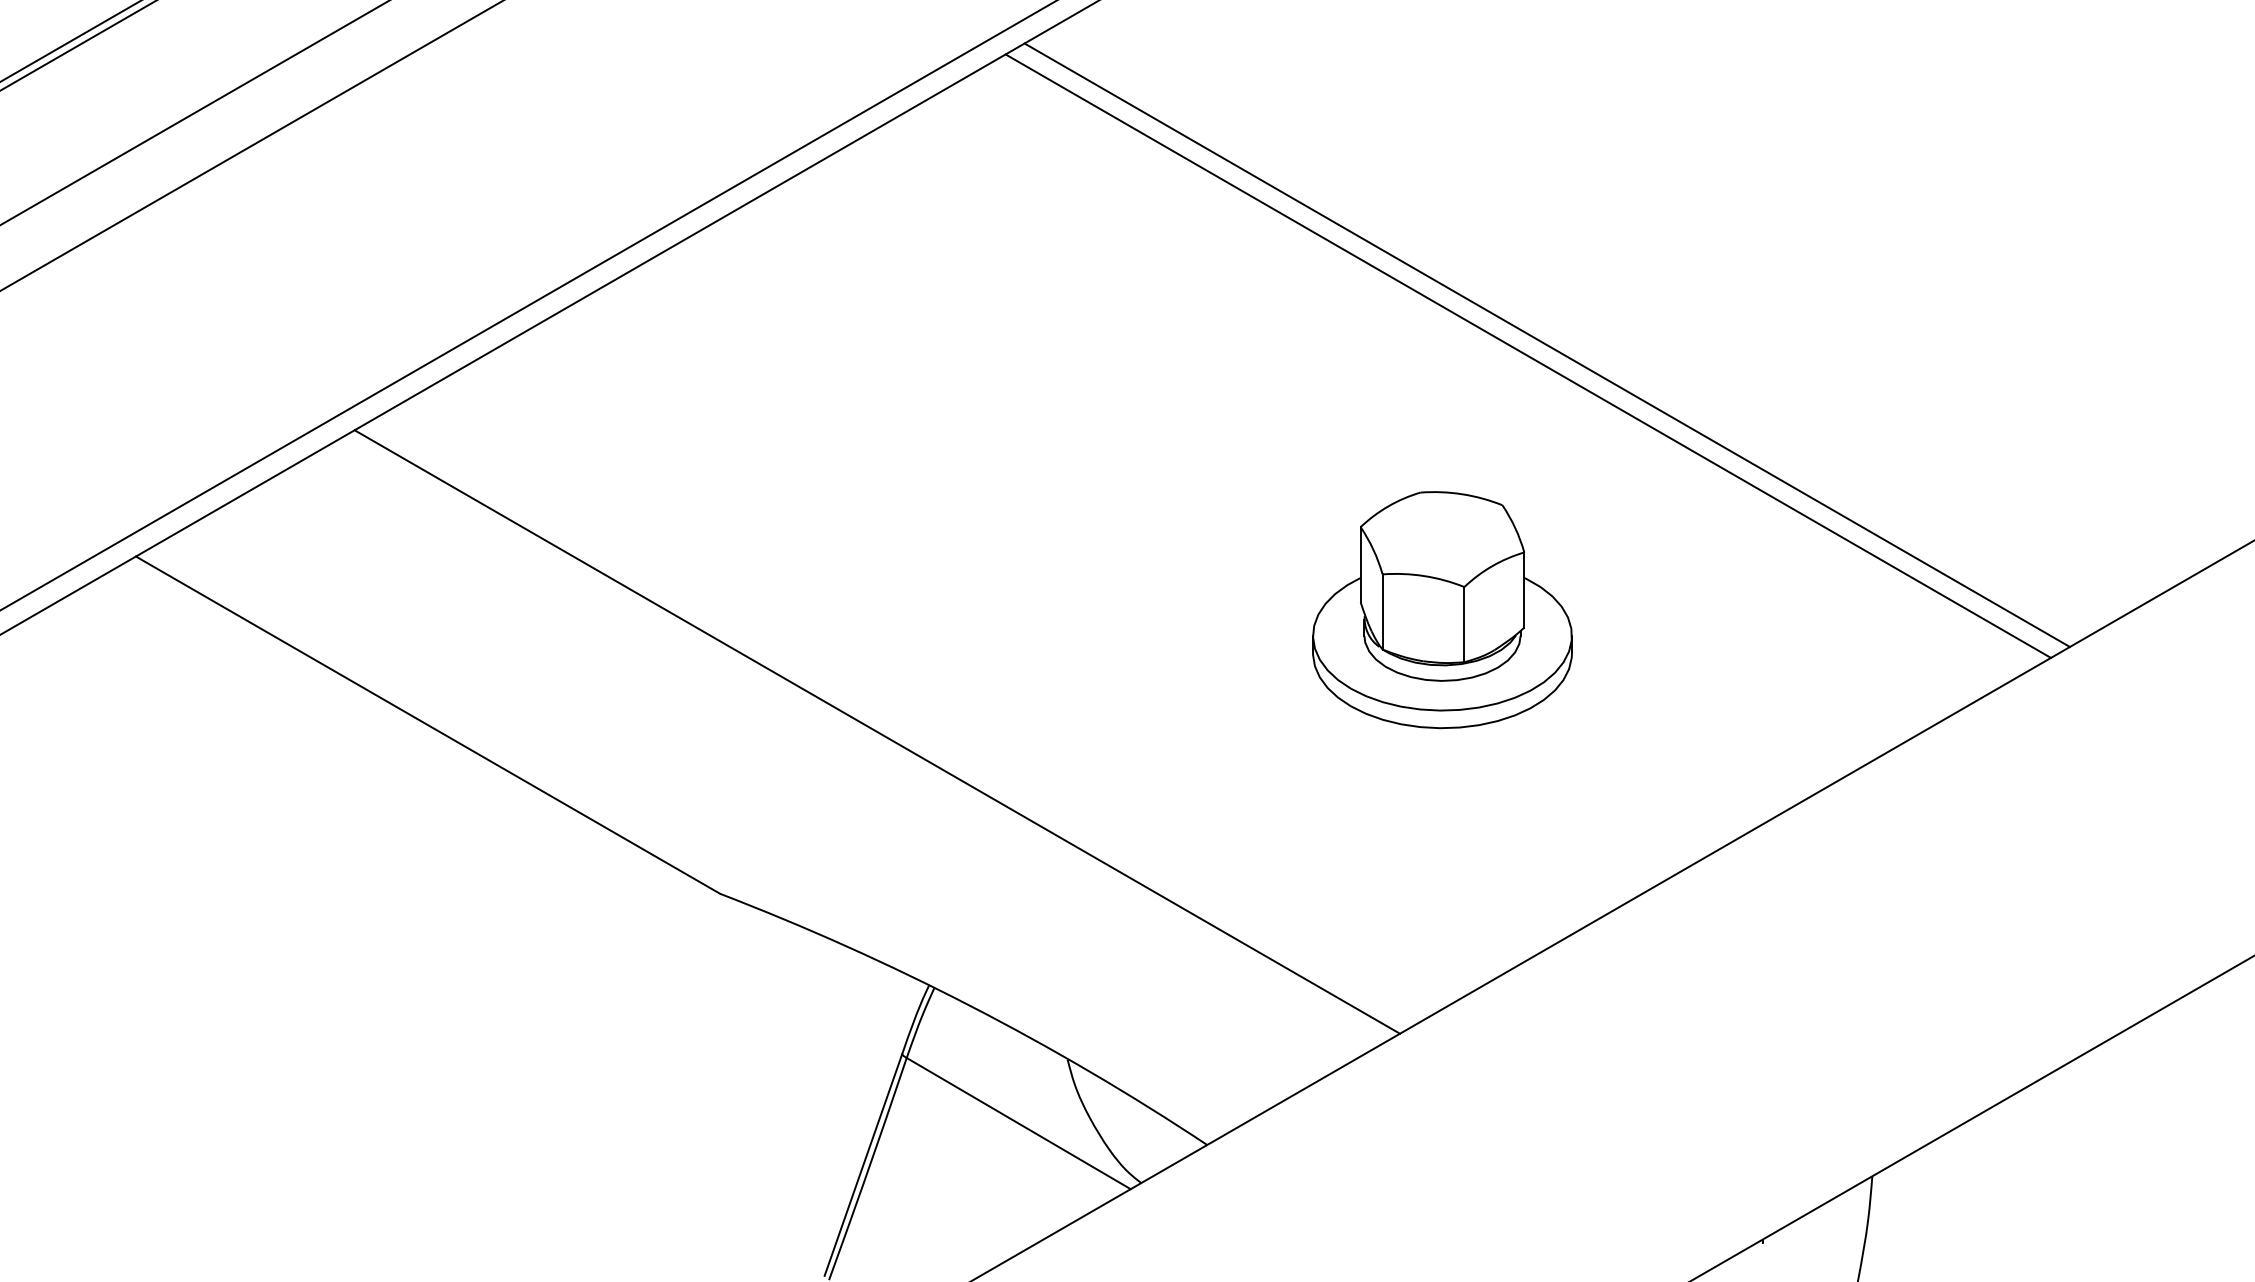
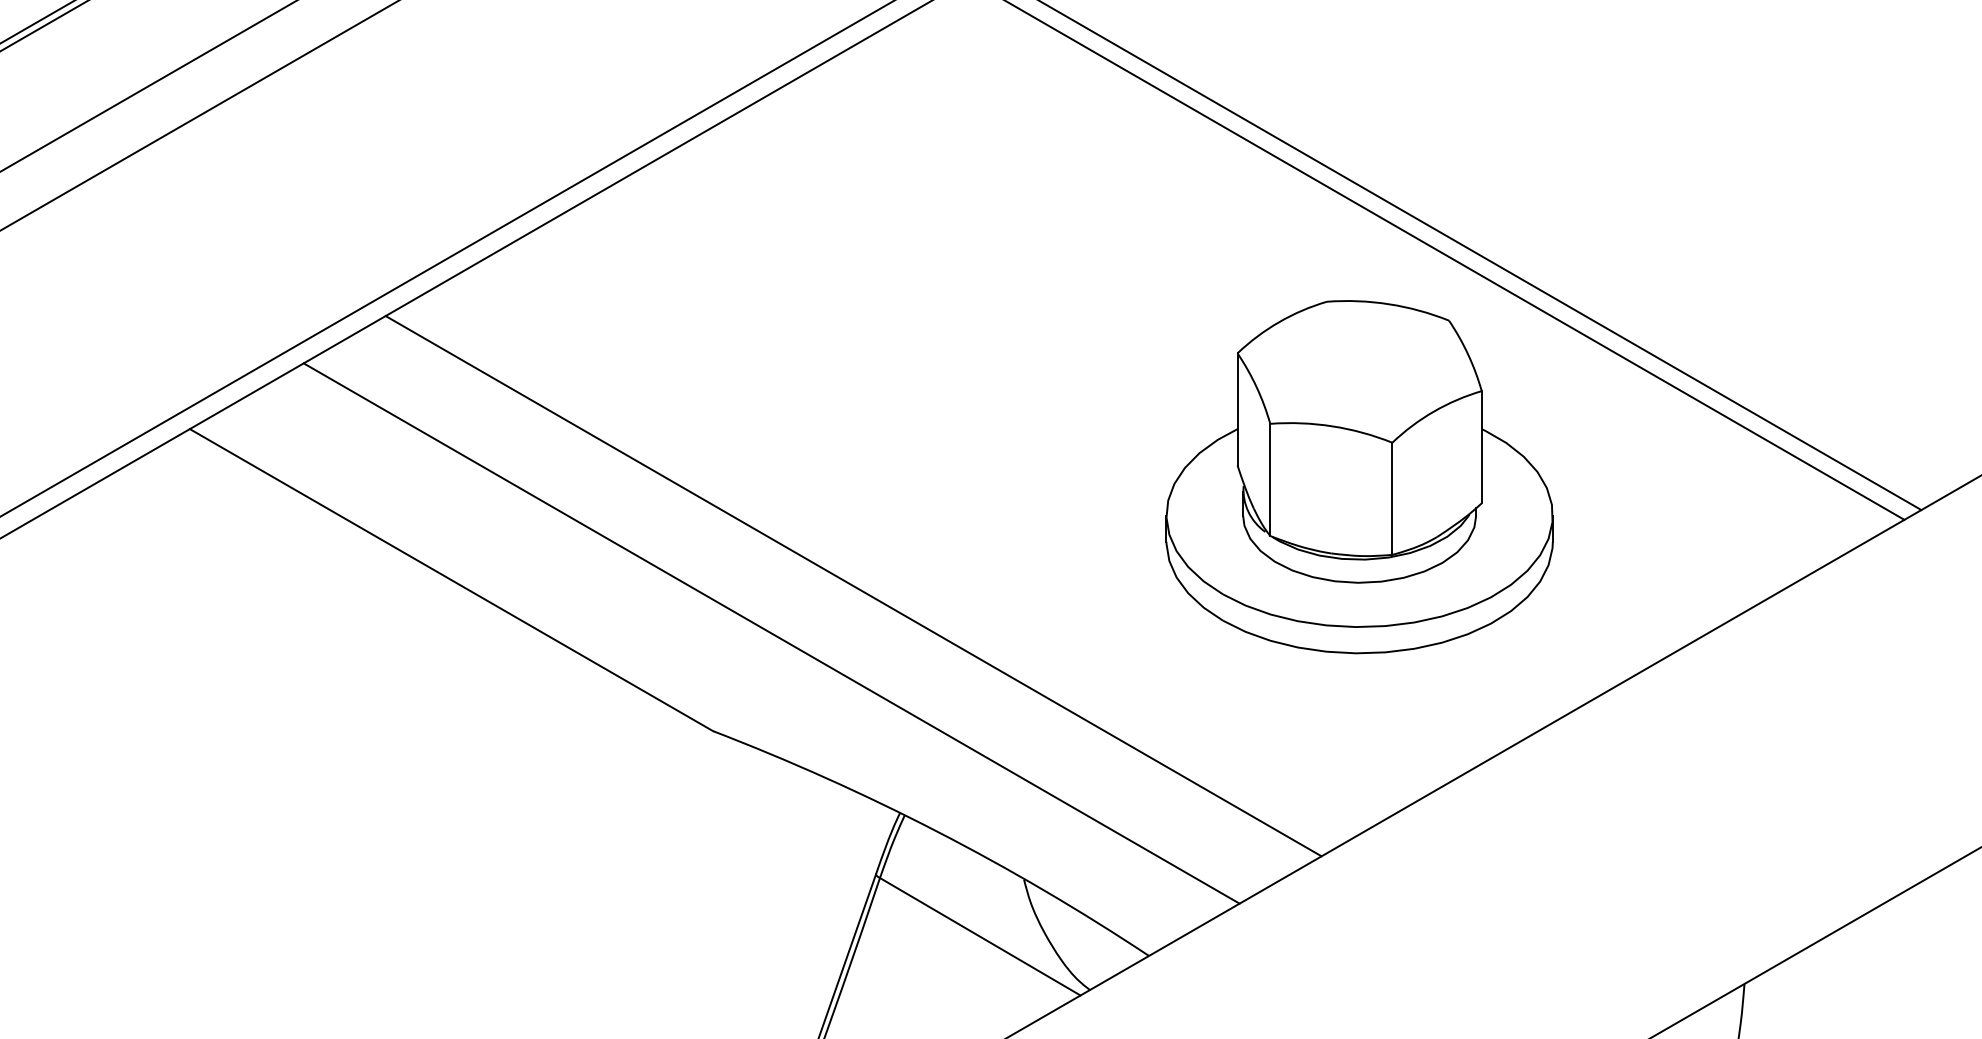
part: (1442, 609) -> (1359, 476), size x1.67
line: (785, 784) -> (771, 633), added

